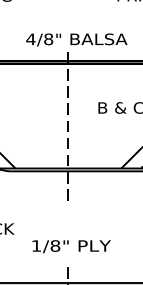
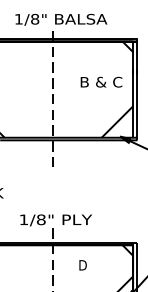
text: (30, 39) -> (18, 19), 4/8" -> 1/8"
text: (70, 246) -> (55, 220), moved

